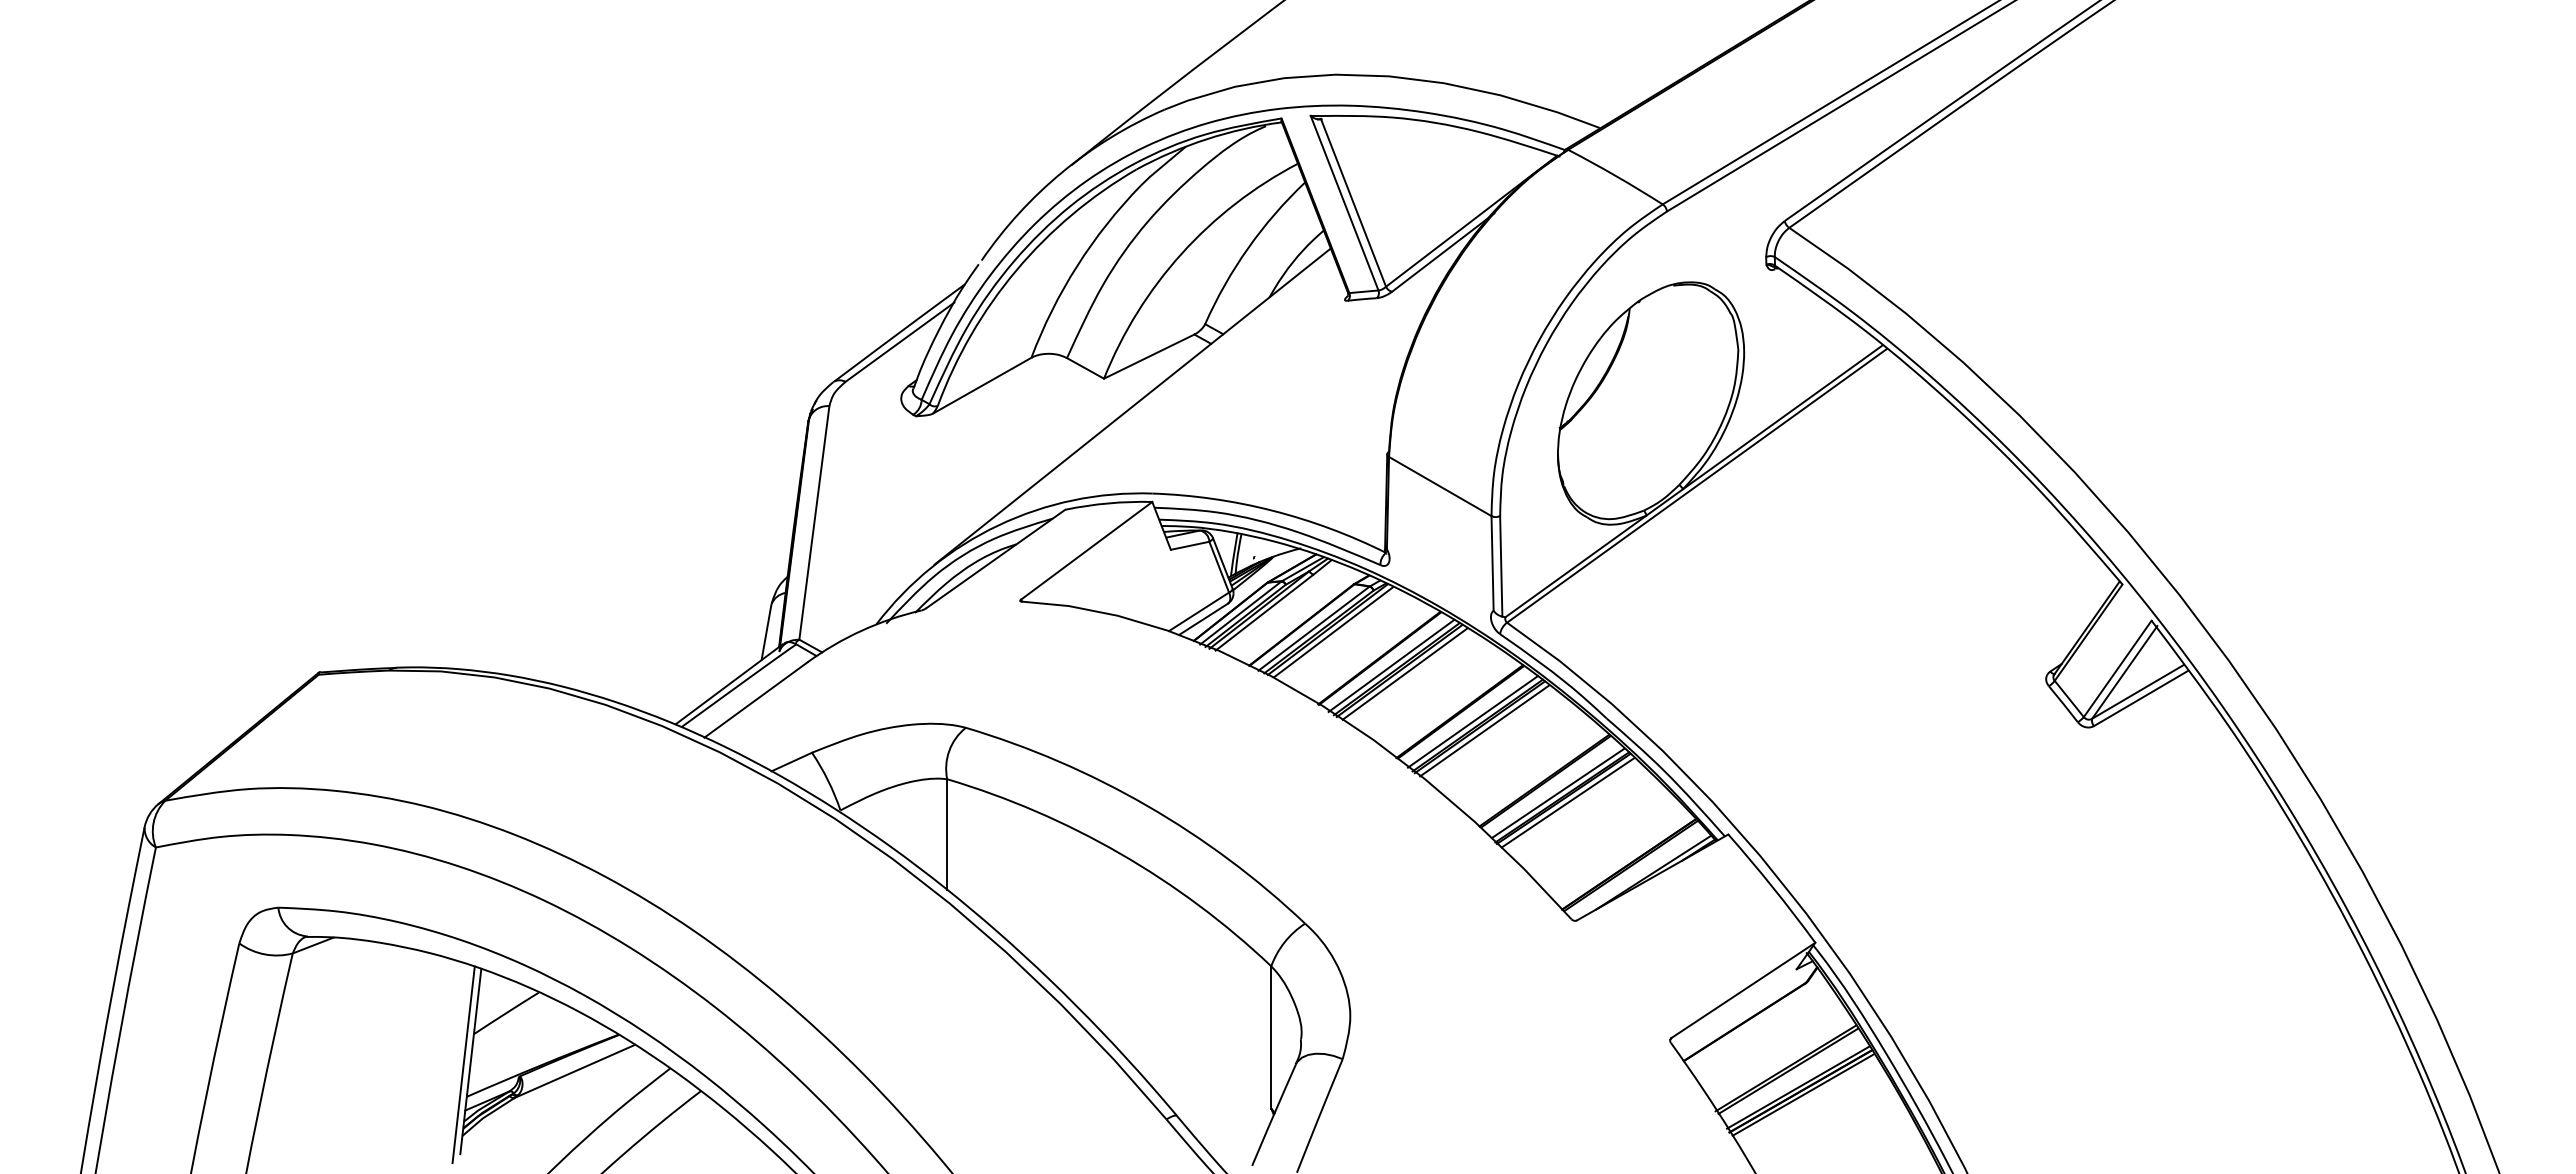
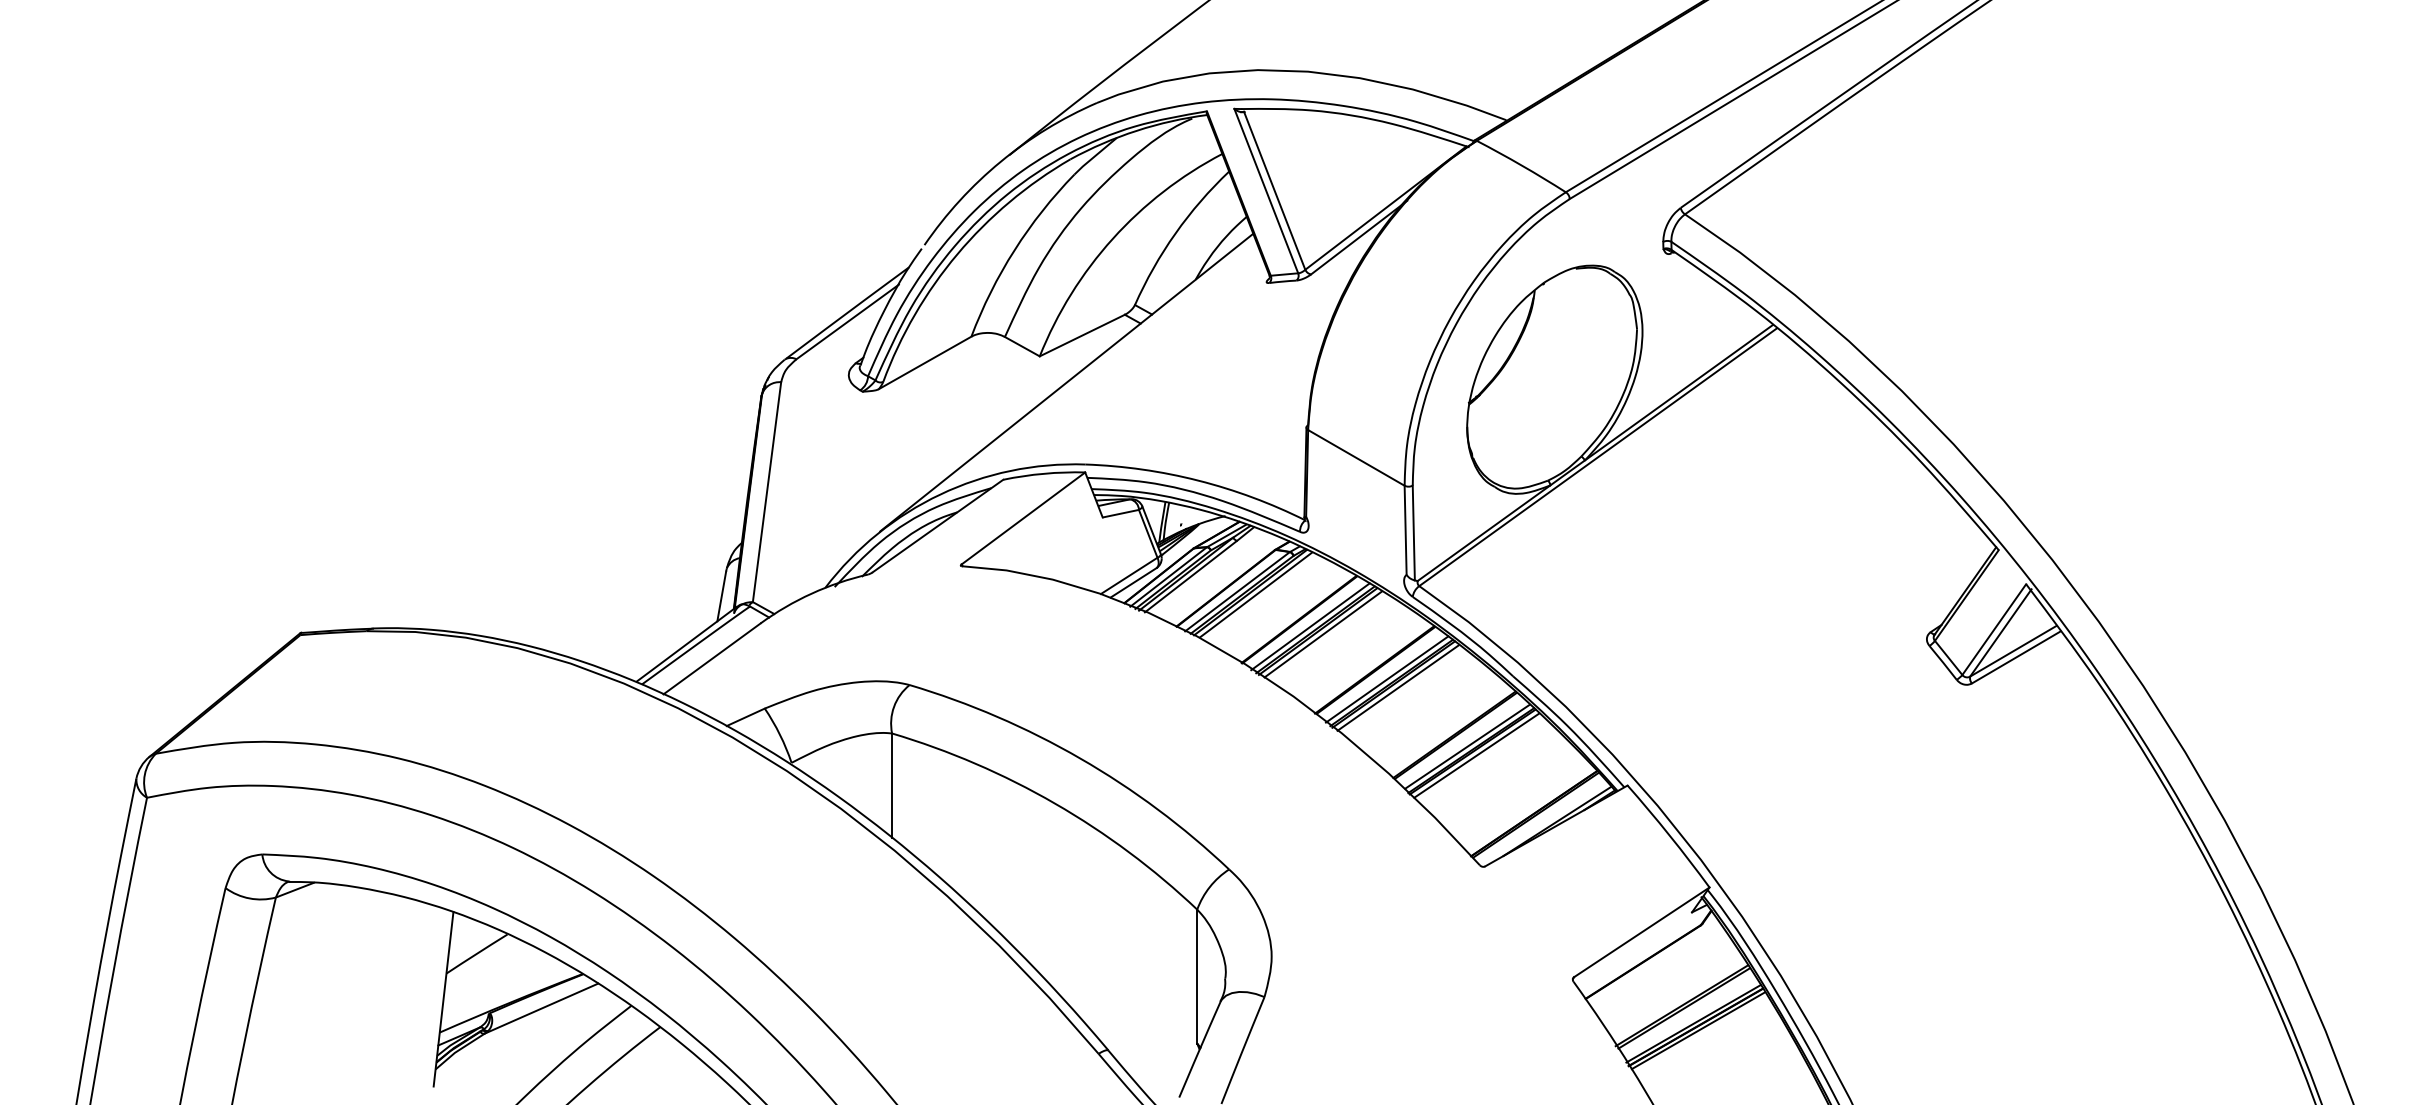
line: (463, 1064) -> (436, 1002), removed

